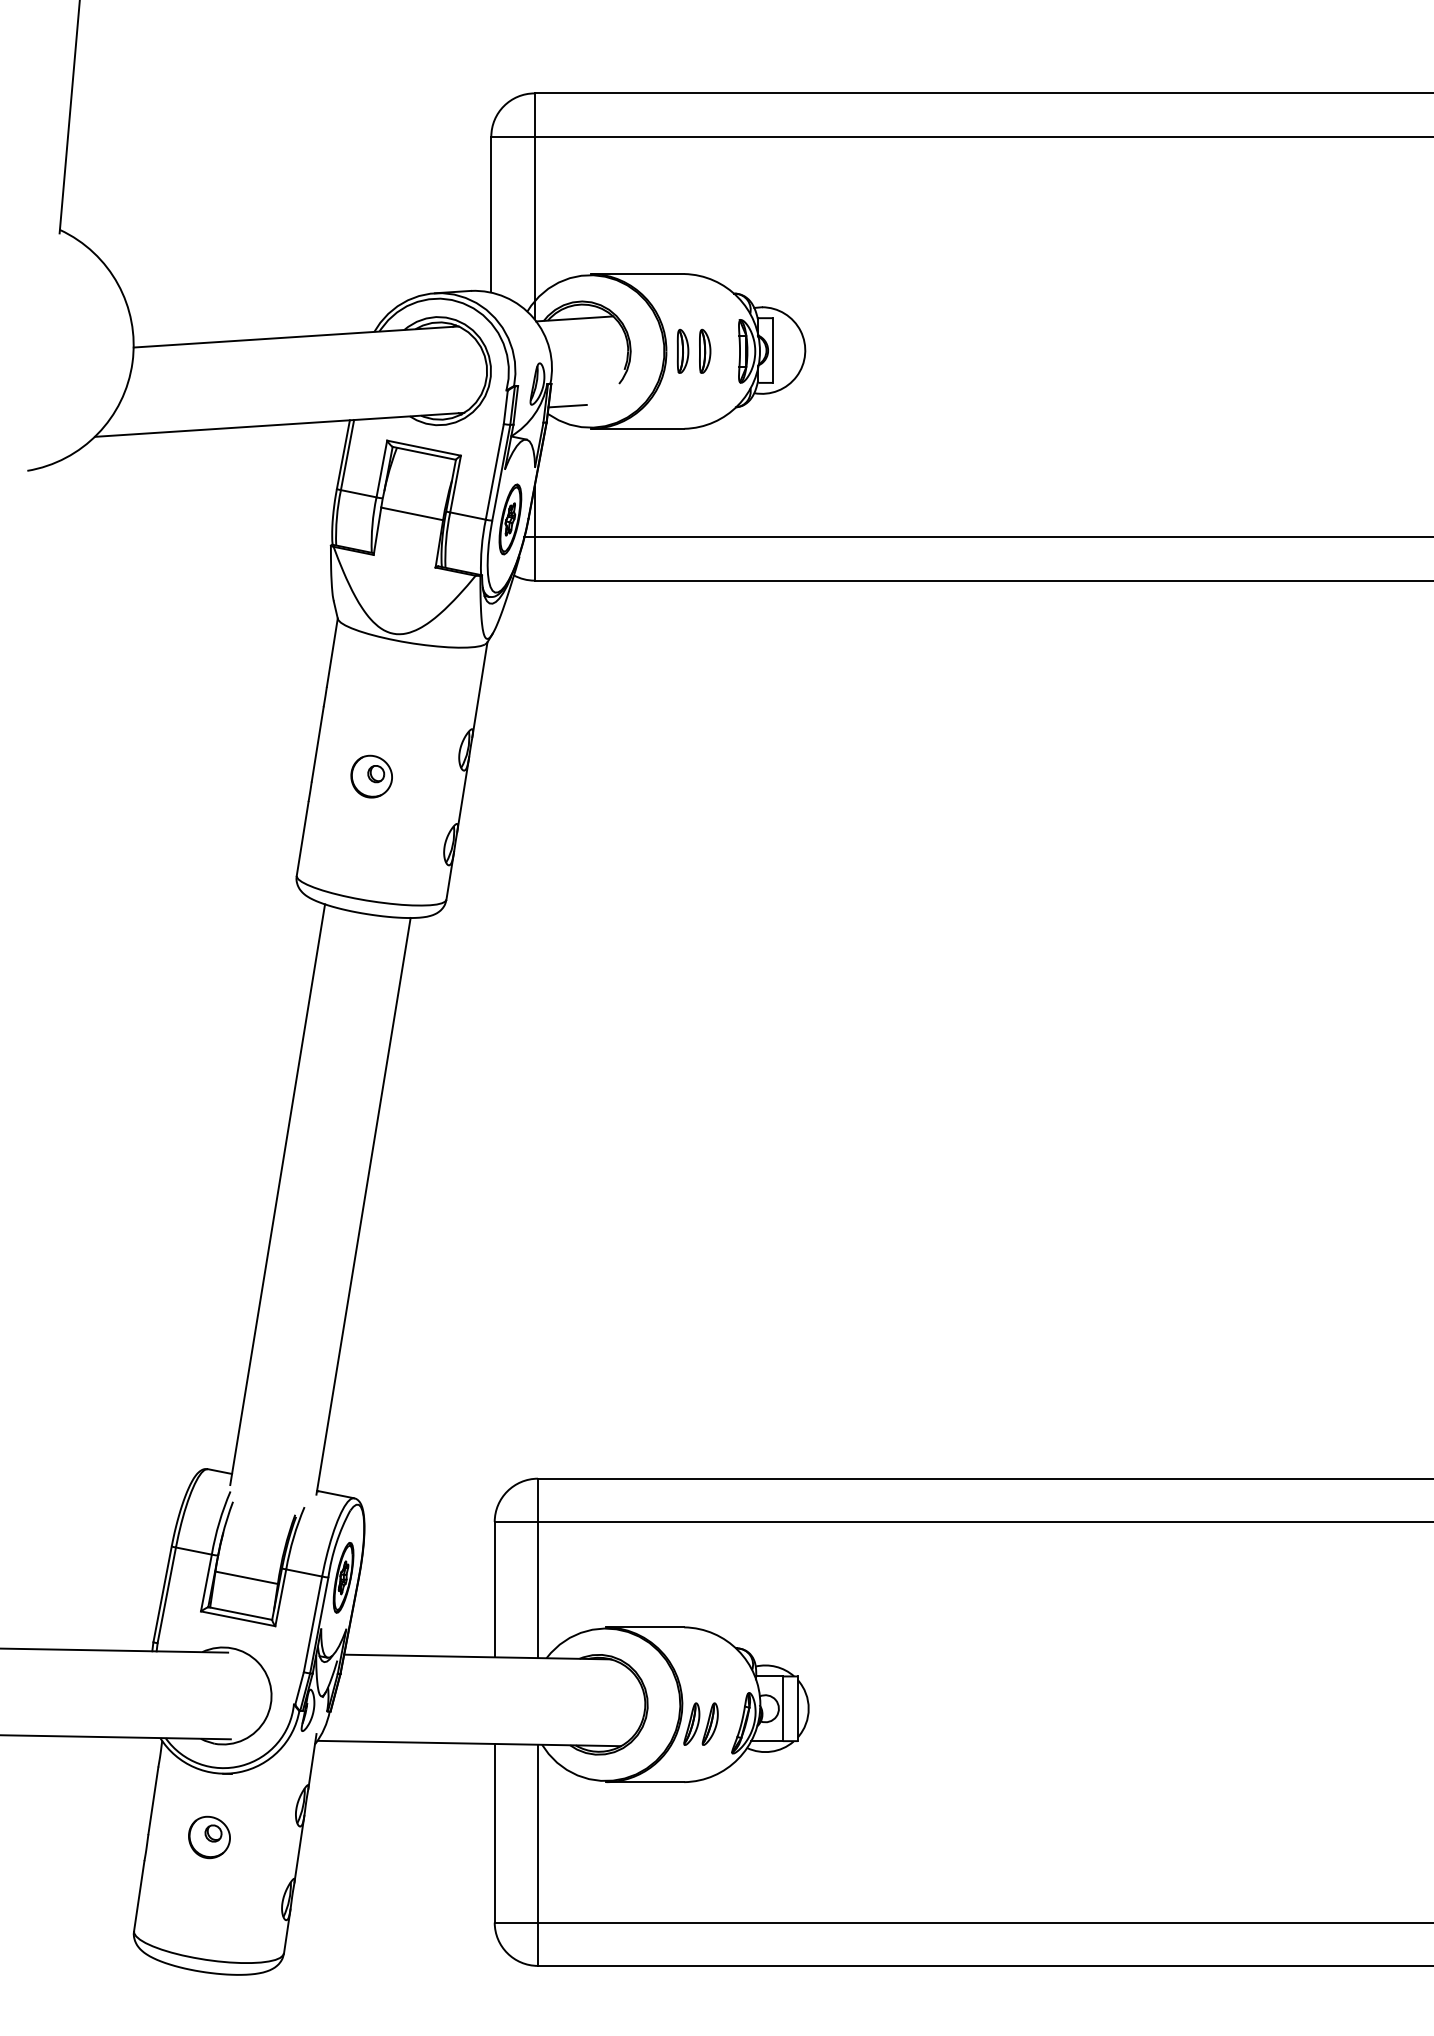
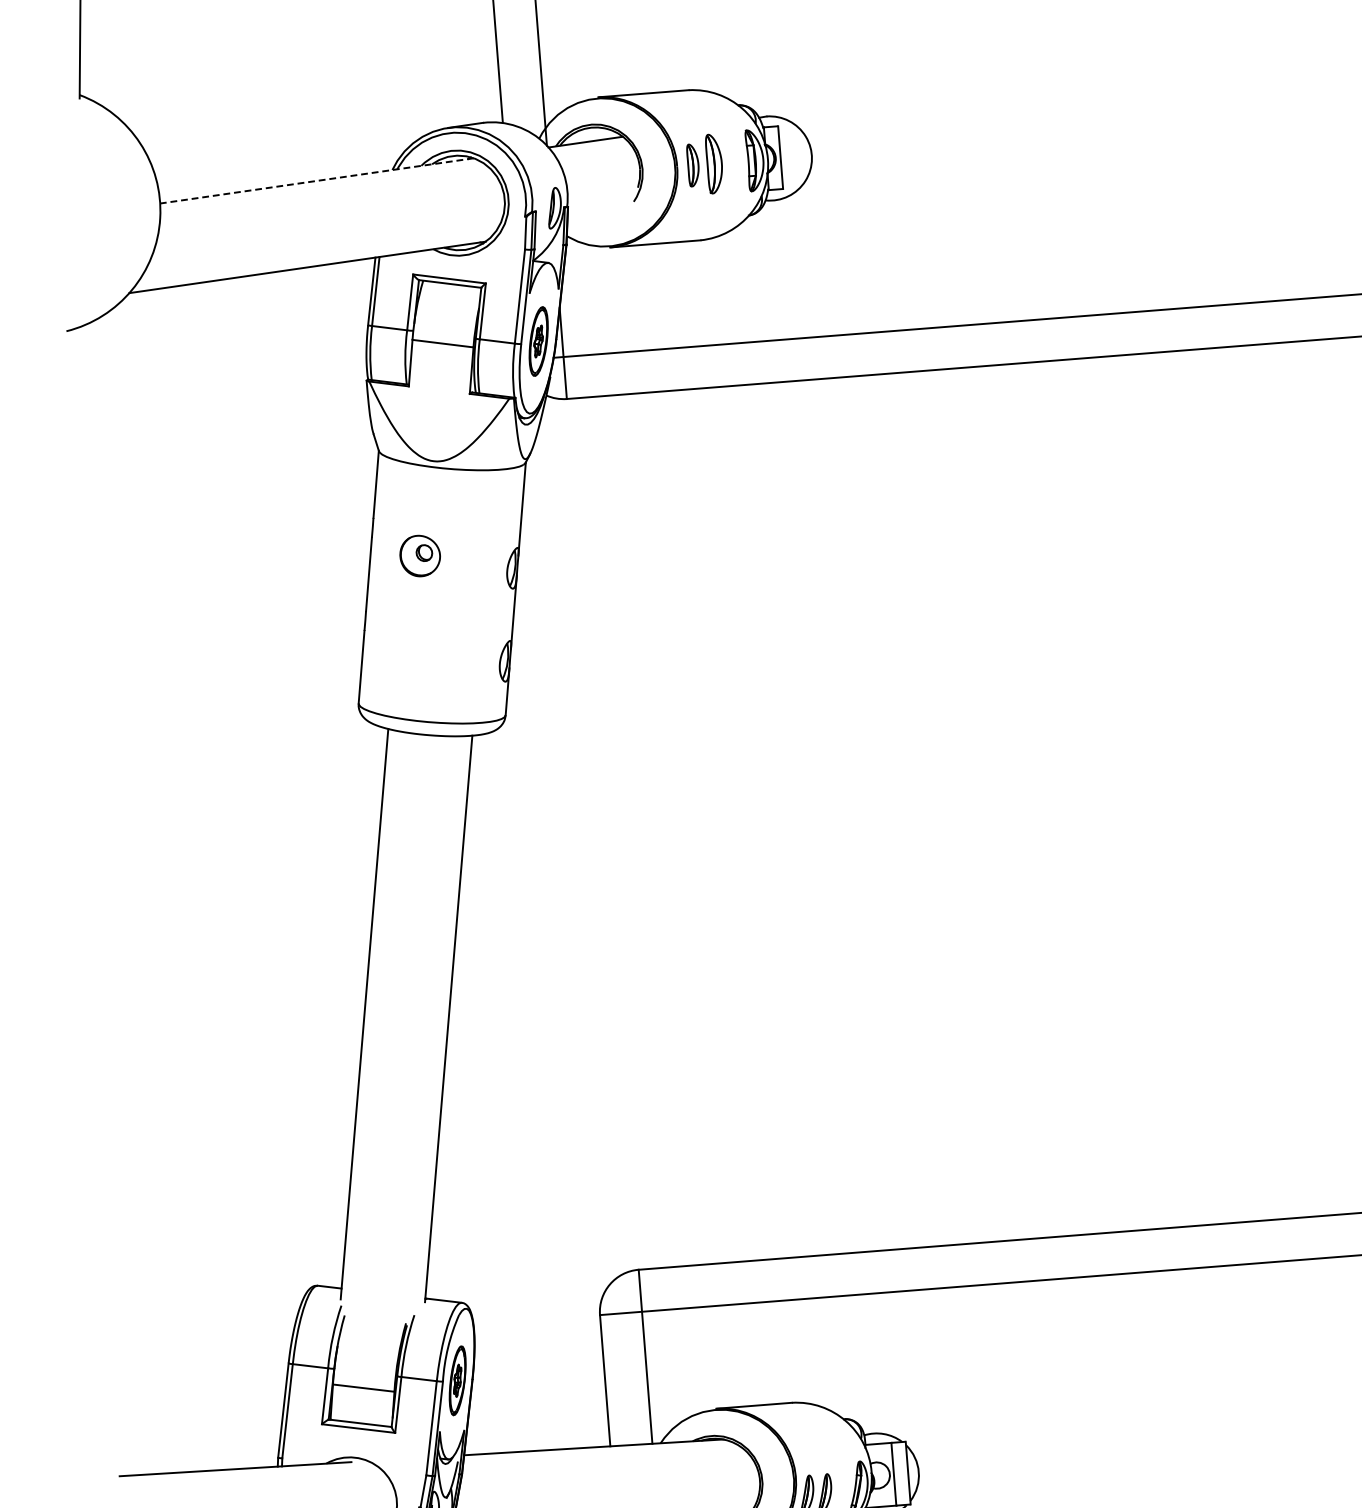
line: (296, 337) -> (317, 181), solid -> dashed
part: (705, 350) -> (715, 162), size x1.4
line: (567, 405) -> (585, 226), removed
part: (371, 776) -> (420, 555), moved

